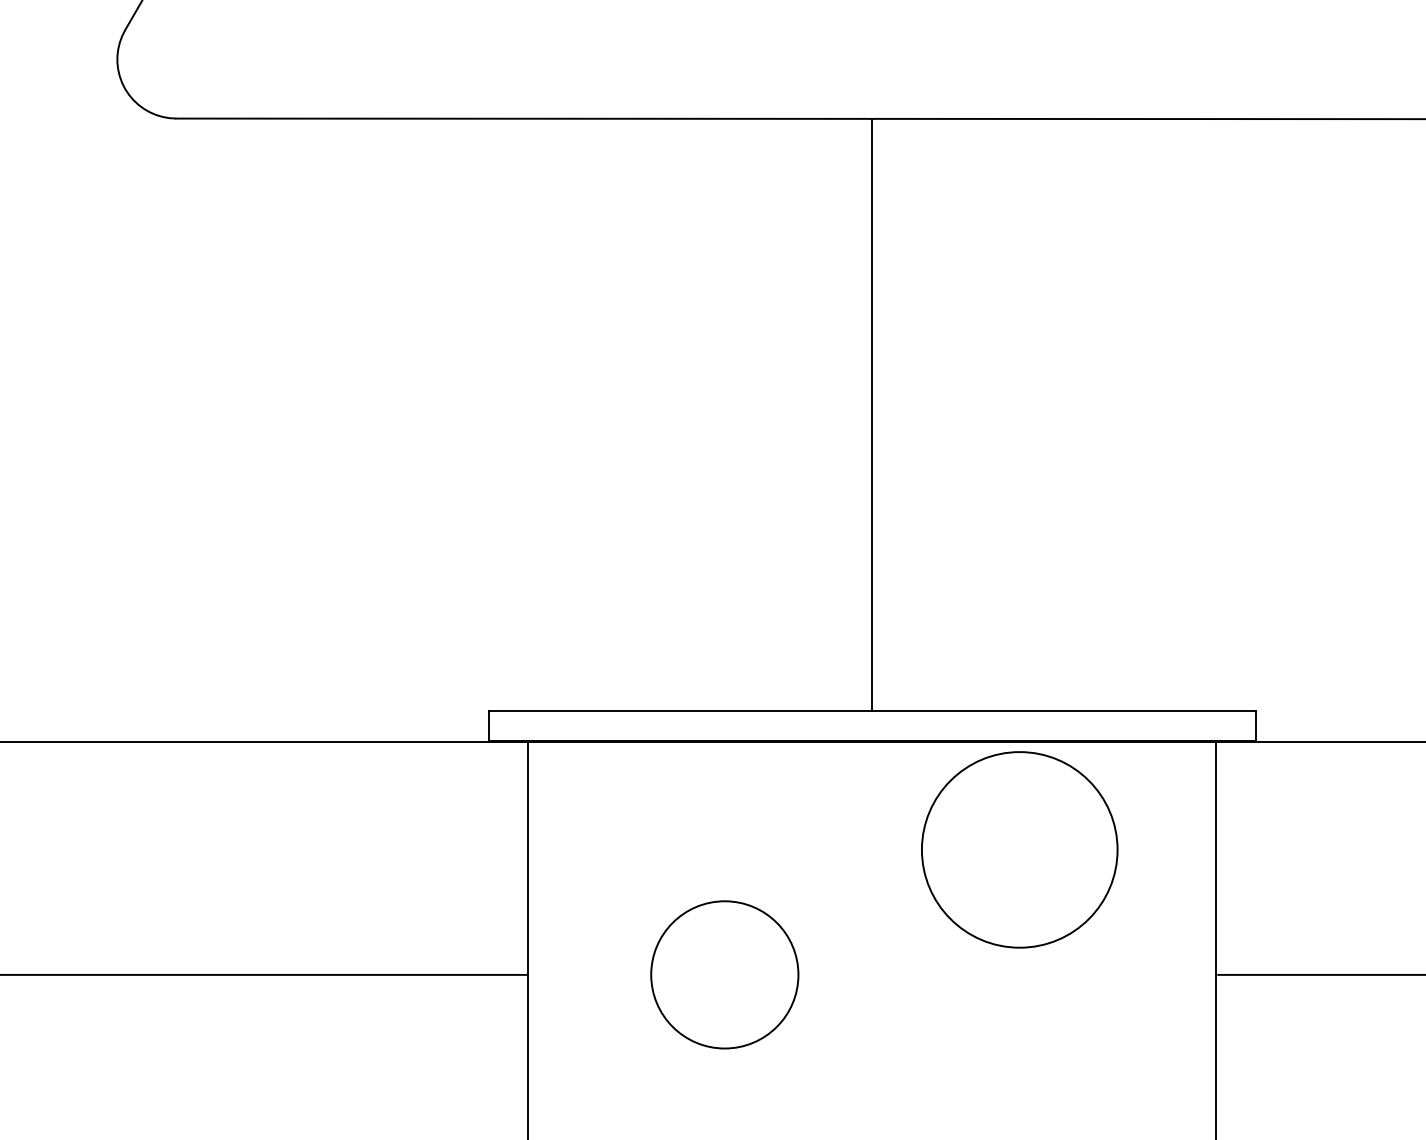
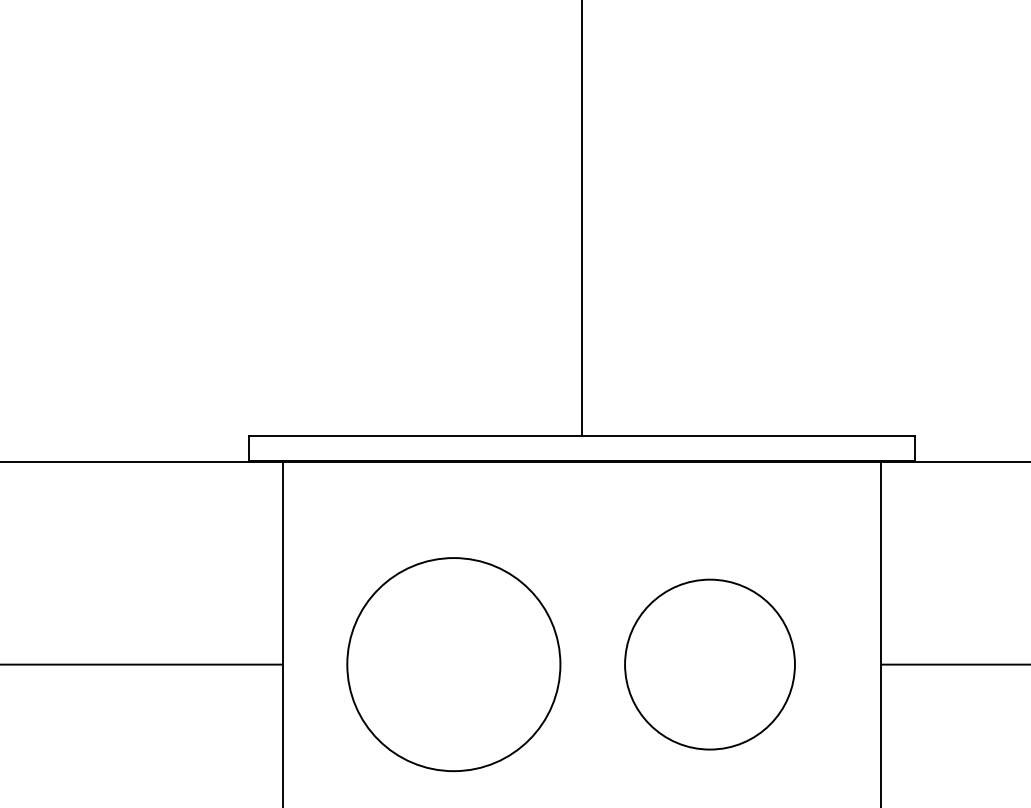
circle: (1019, 849) -> (709, 664), moved
circle: (724, 974) -> (453, 664), size x1.67

